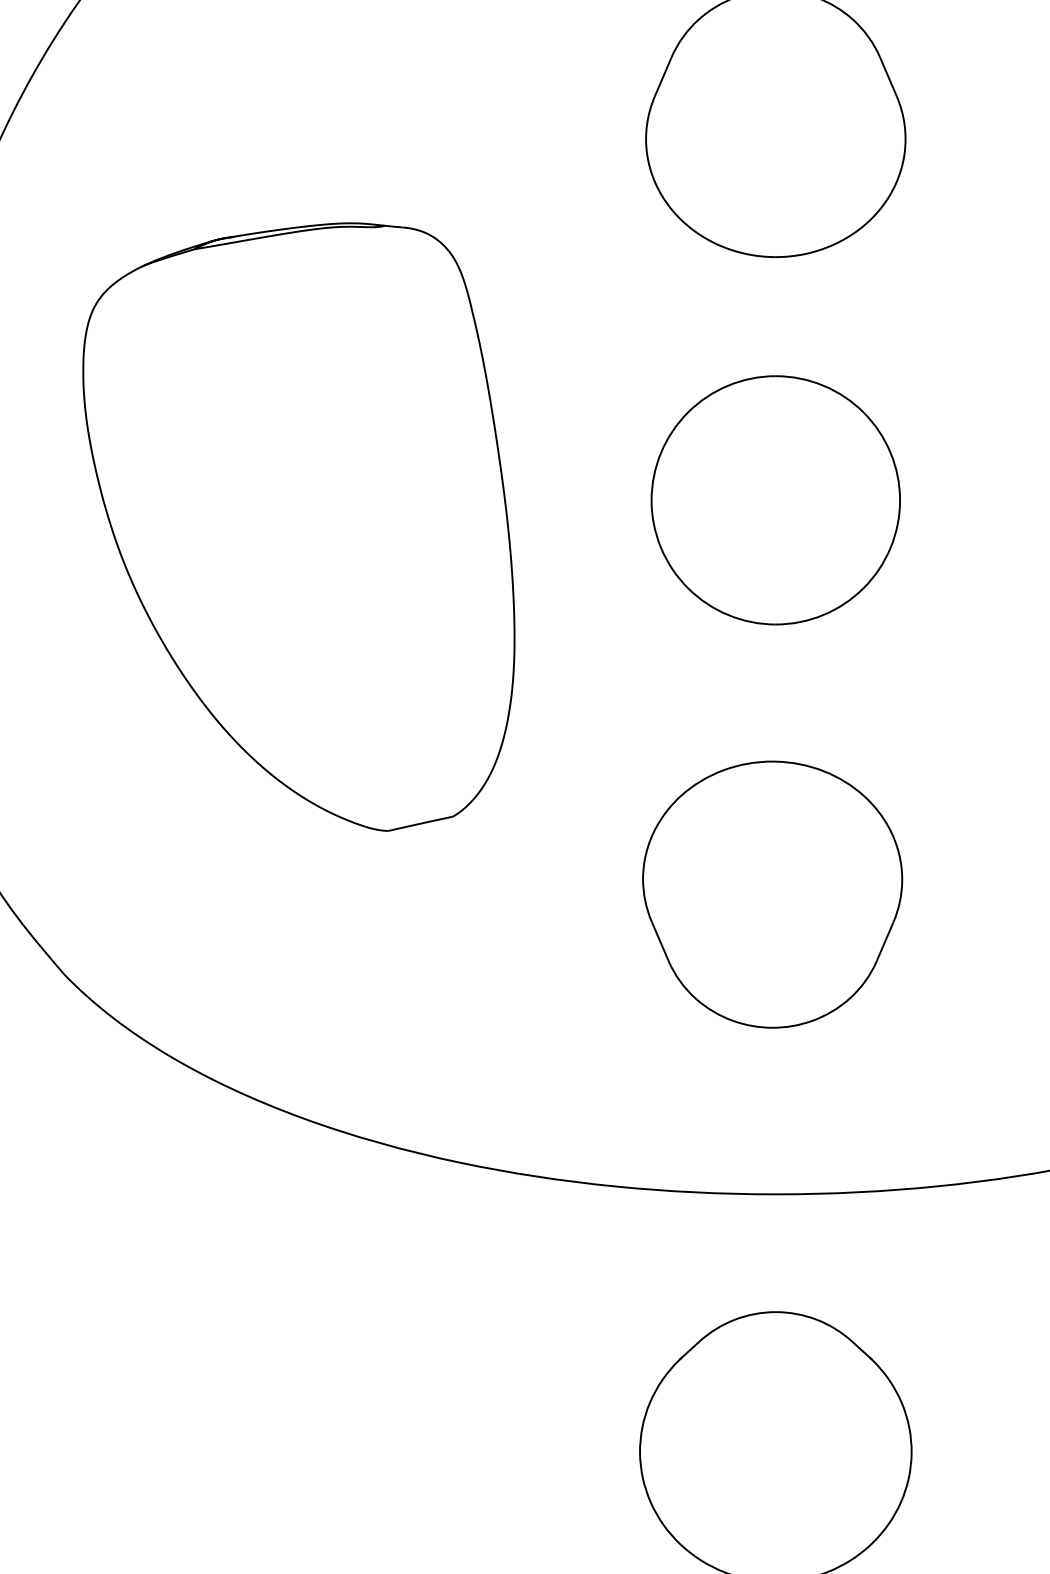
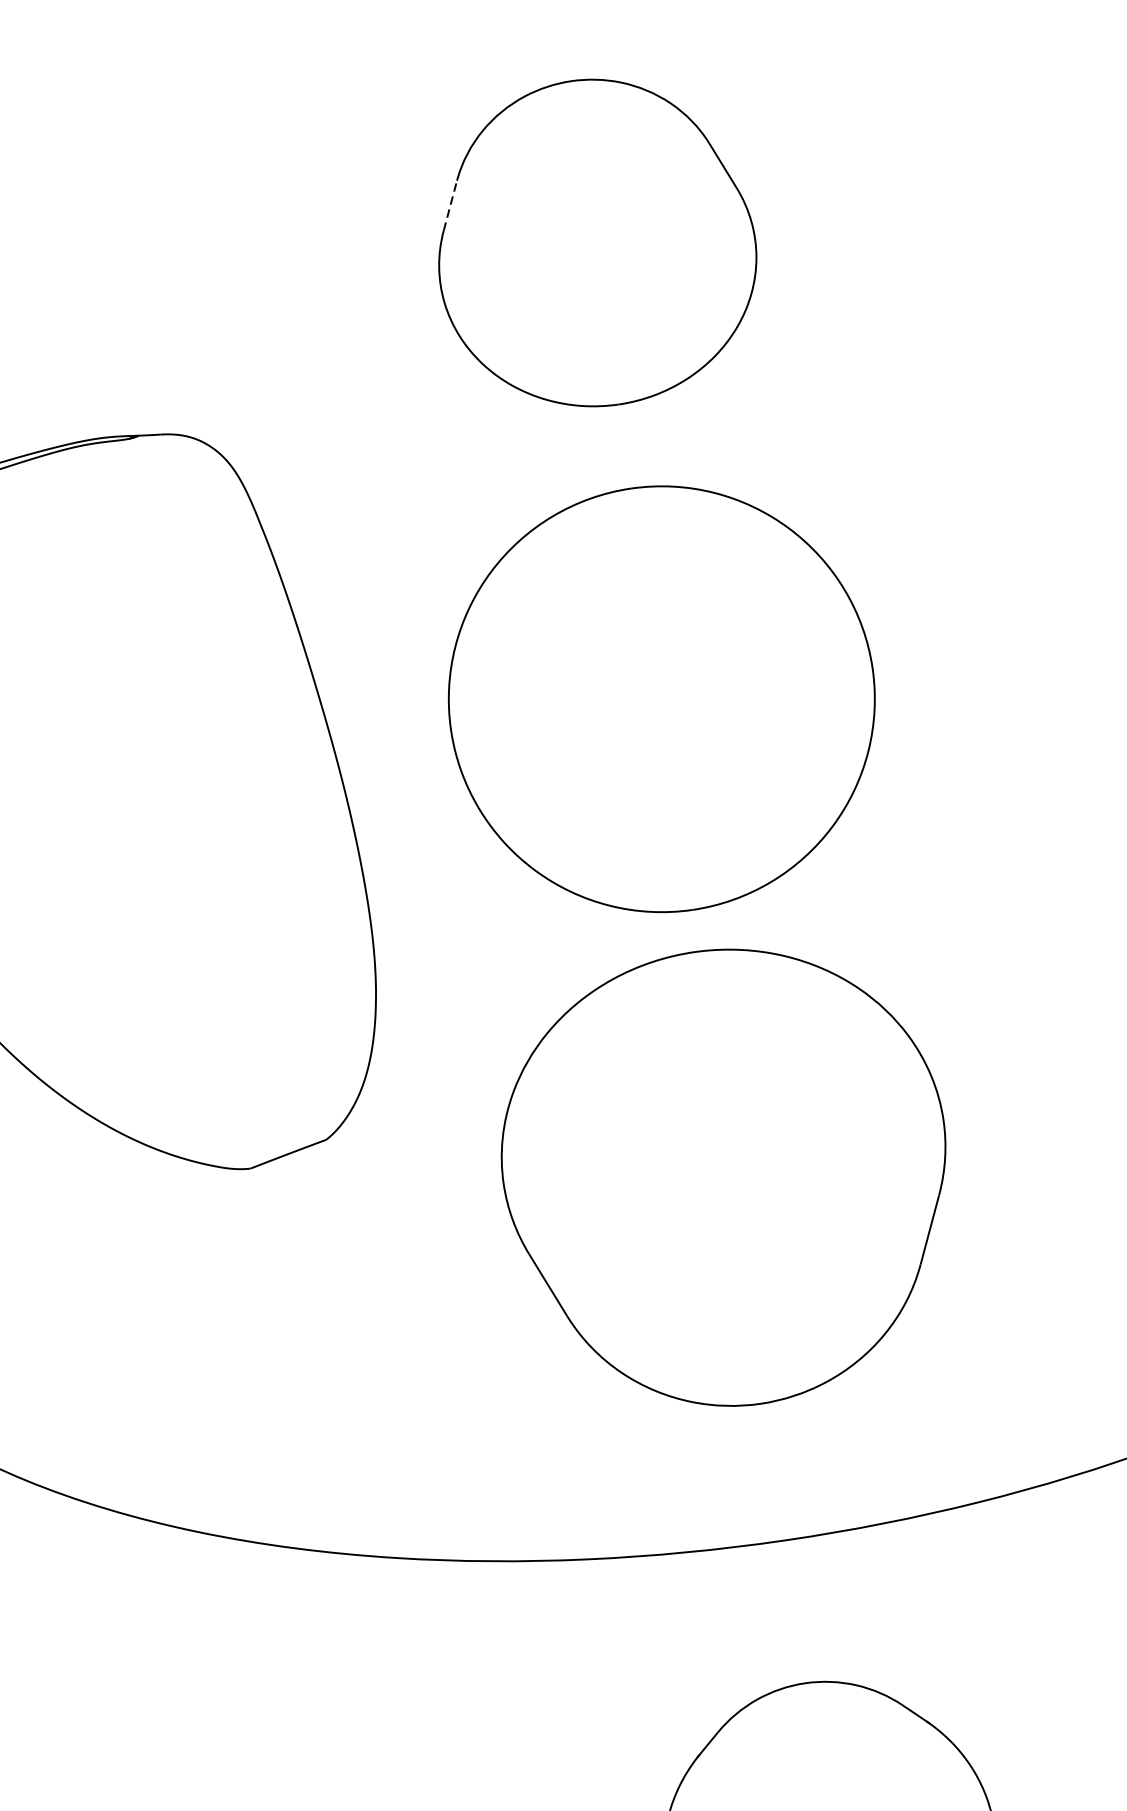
line: (663, 76) -> (450, 205), solid -> dashed
part: (775, 500) -> (661, 699), size x1.4
part: (772, 894) -> (727, 1177), size x1.4

